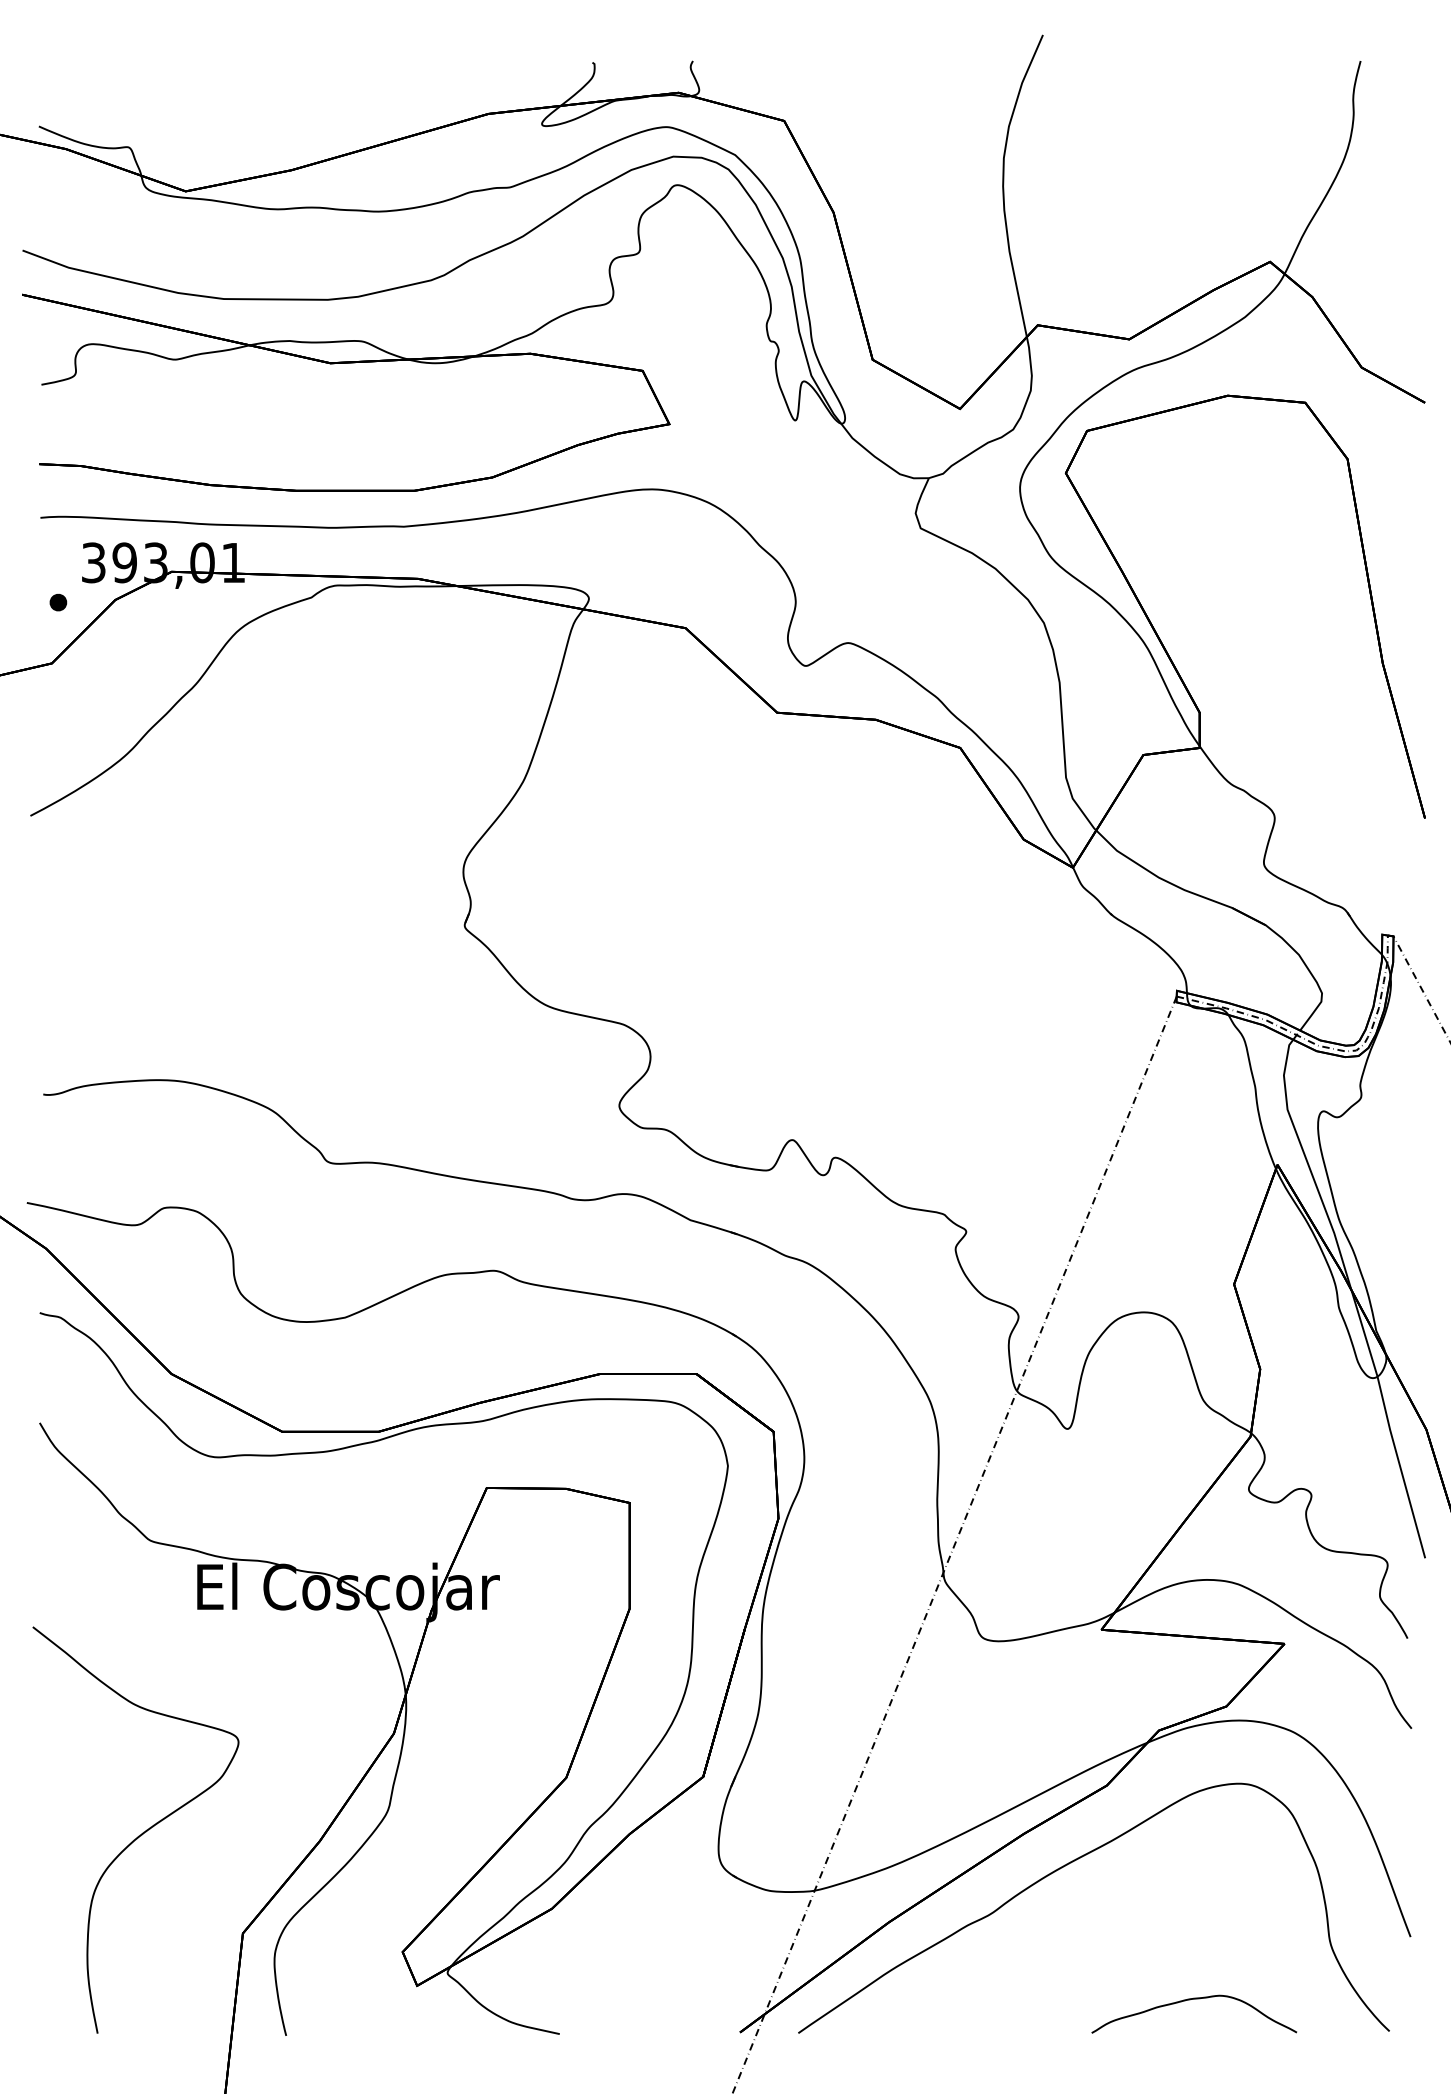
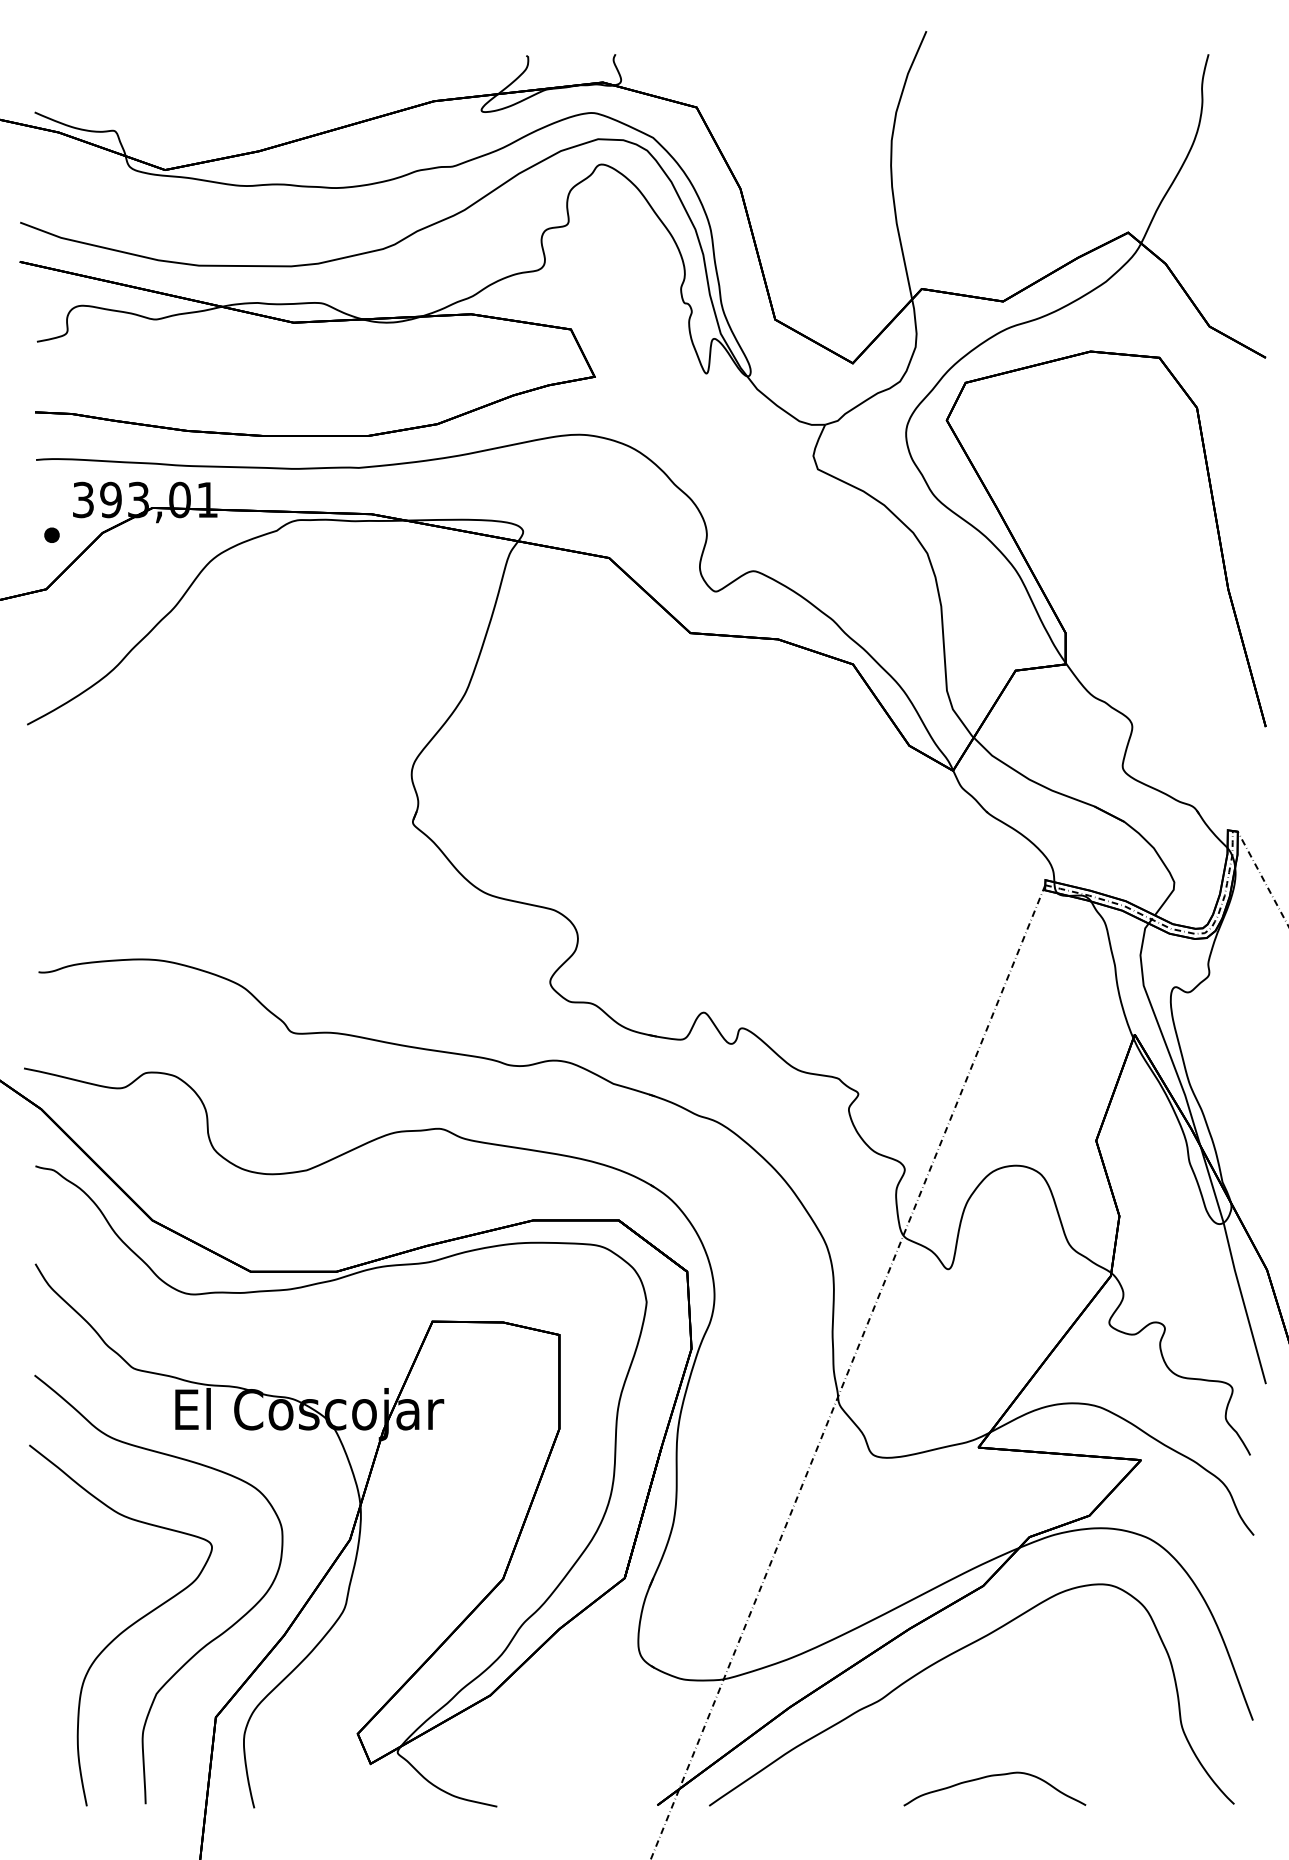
curve: (232, 1850) -> (206, 1643), added
curve: (1193, 2000) -> (994, 1776), moved

